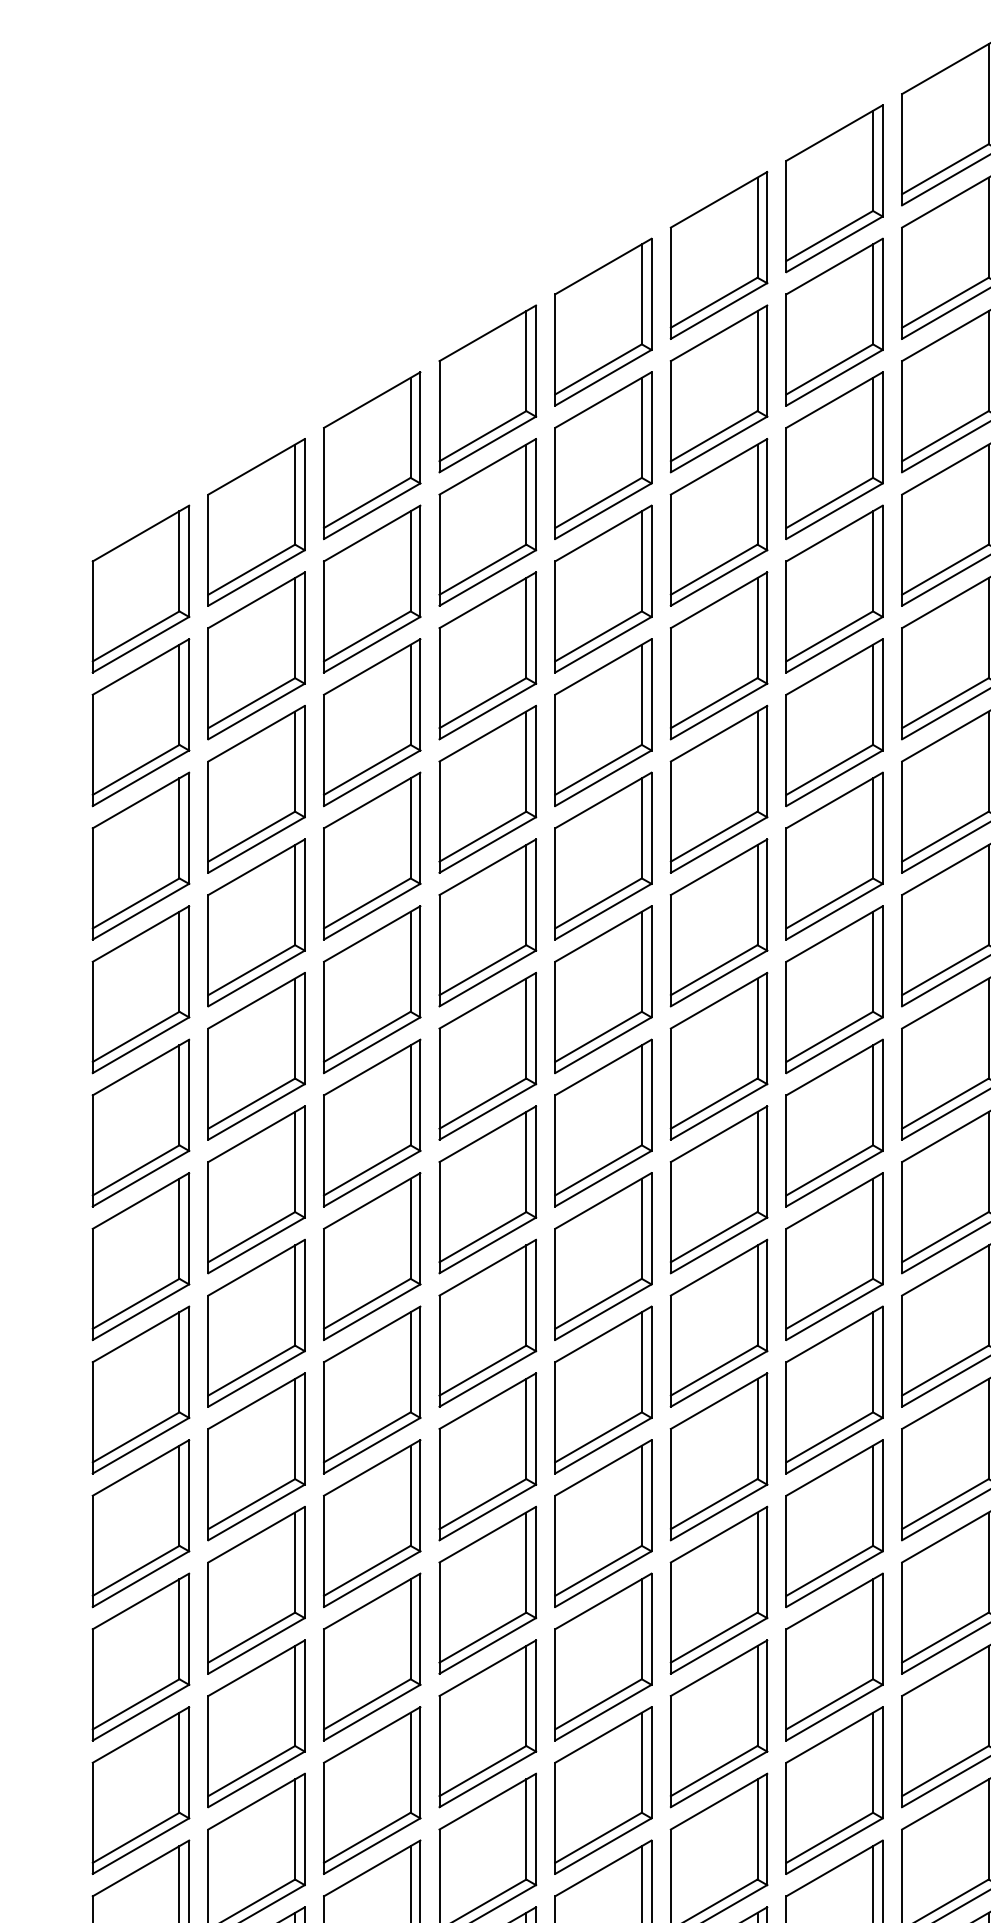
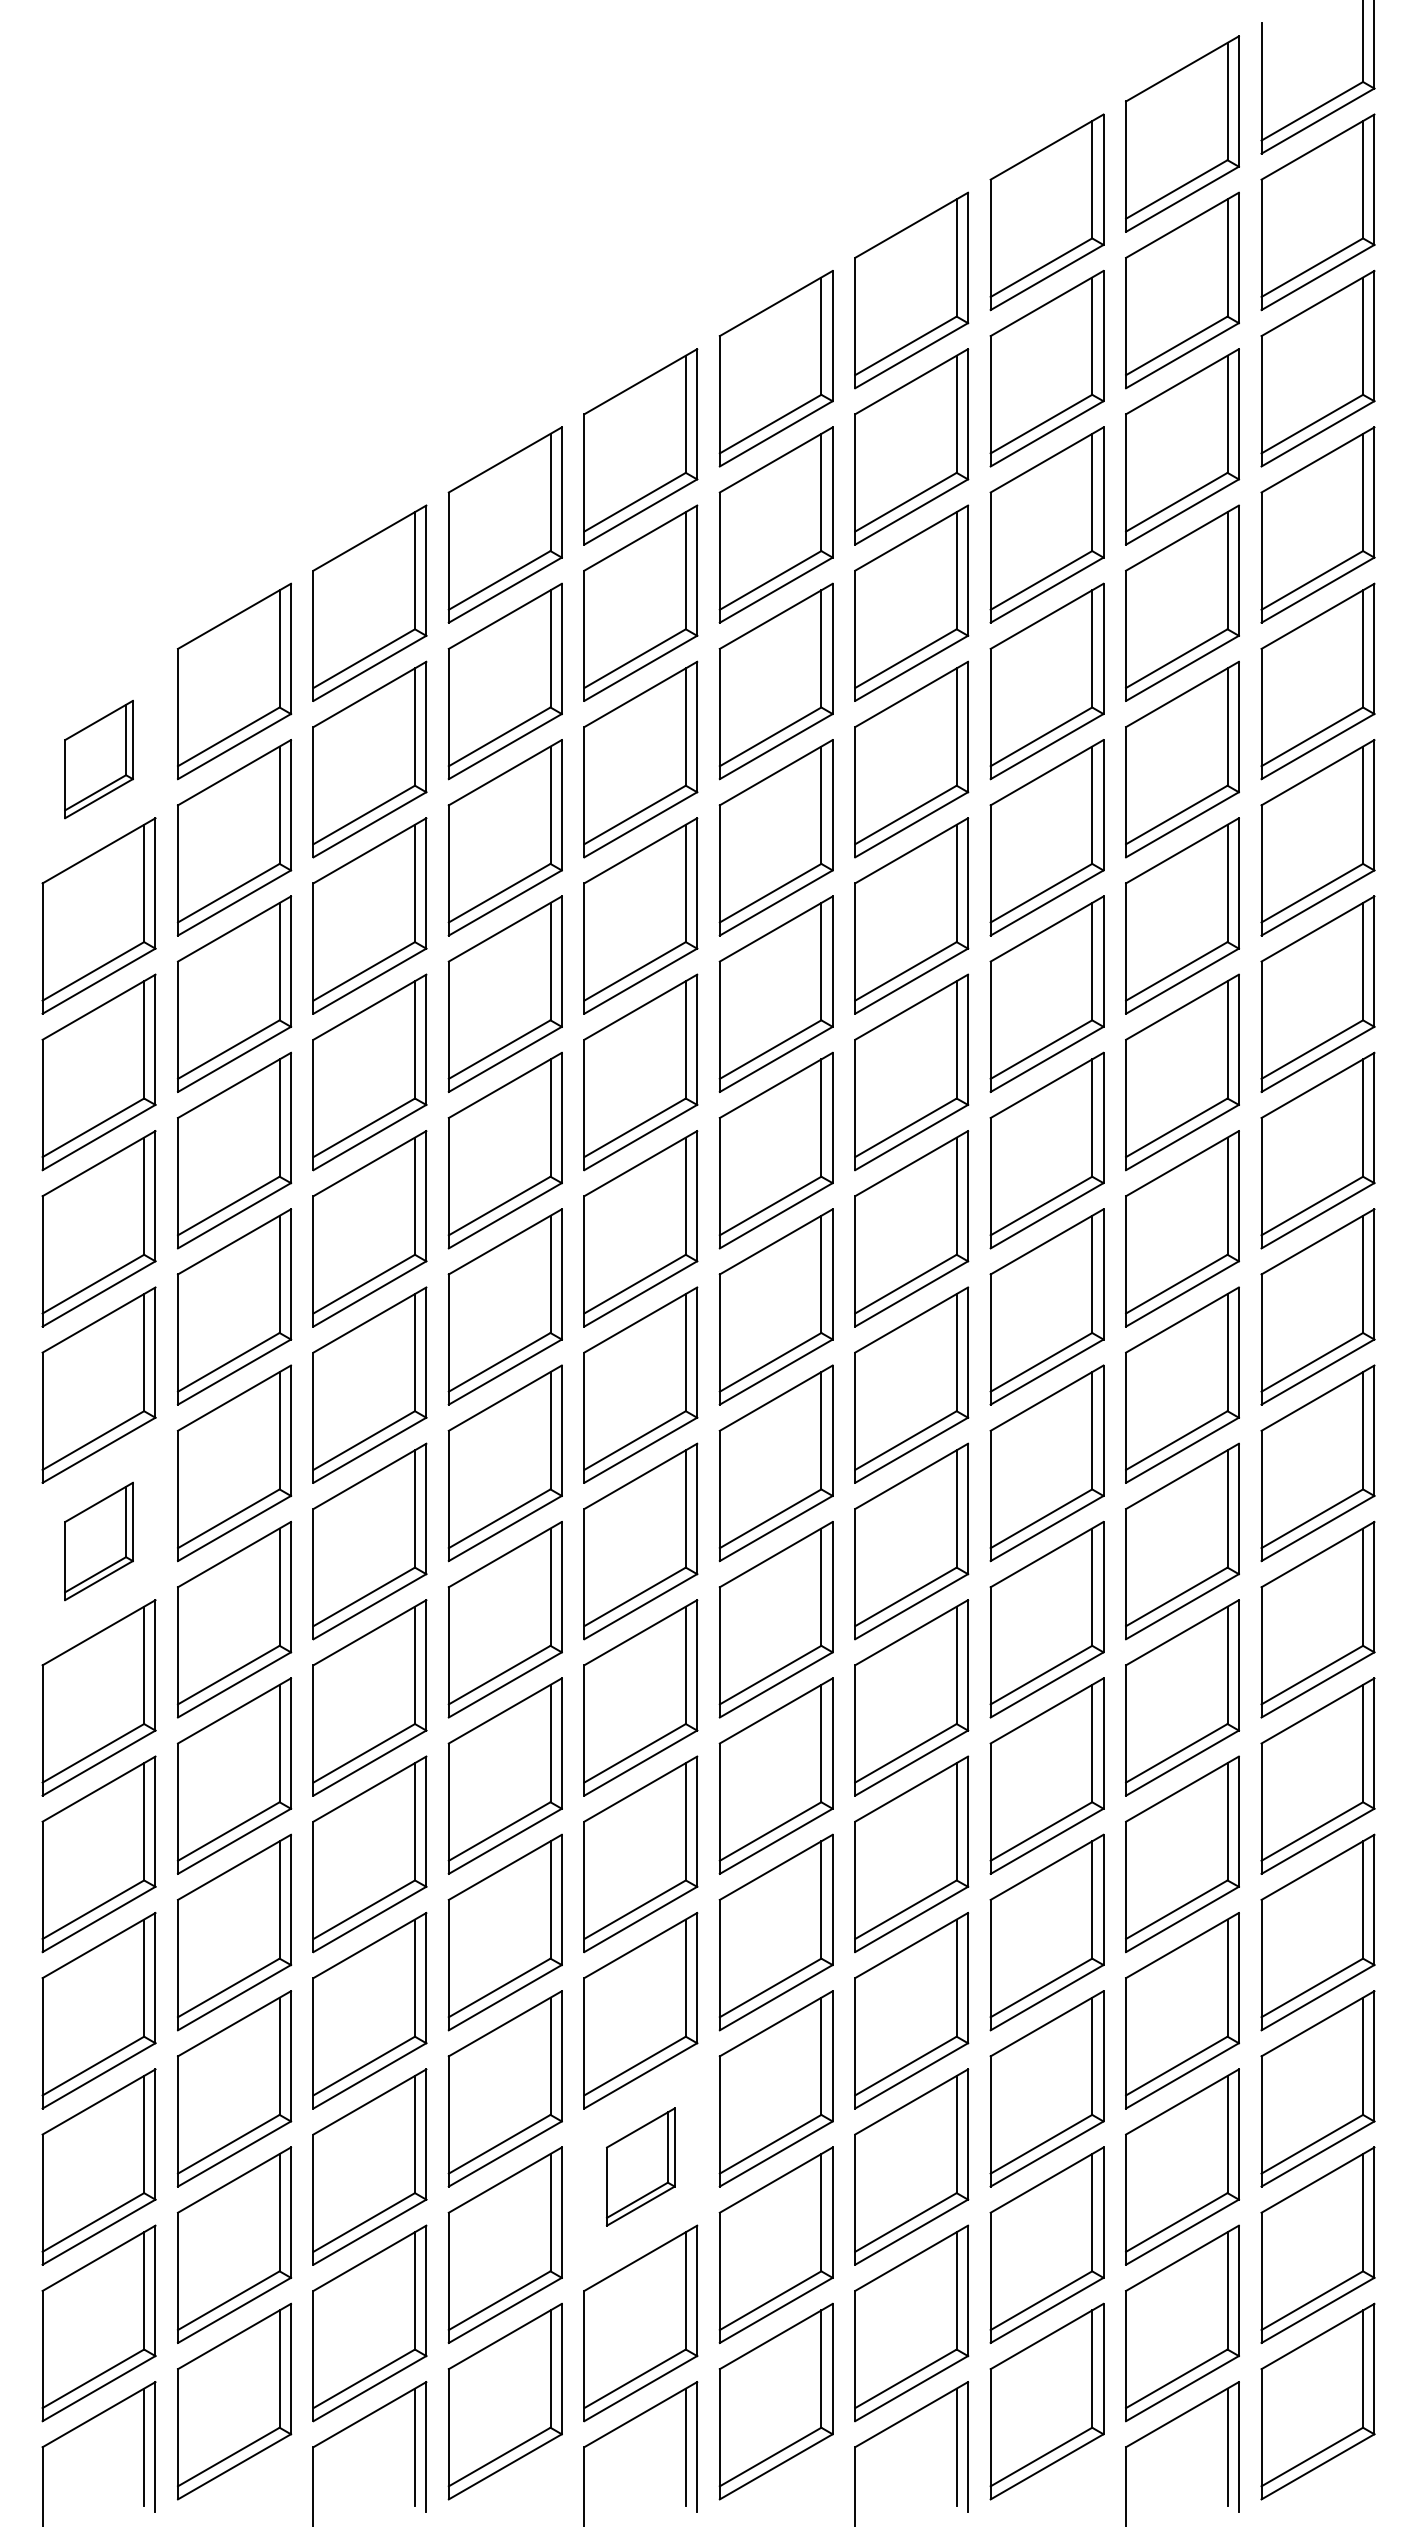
part: (140, 589) -> (98, 759), size x0.6
part: (140, 1256) -> (98, 1541), size x0.6
part: (603, 1790) -> (640, 2166), size x0.6

